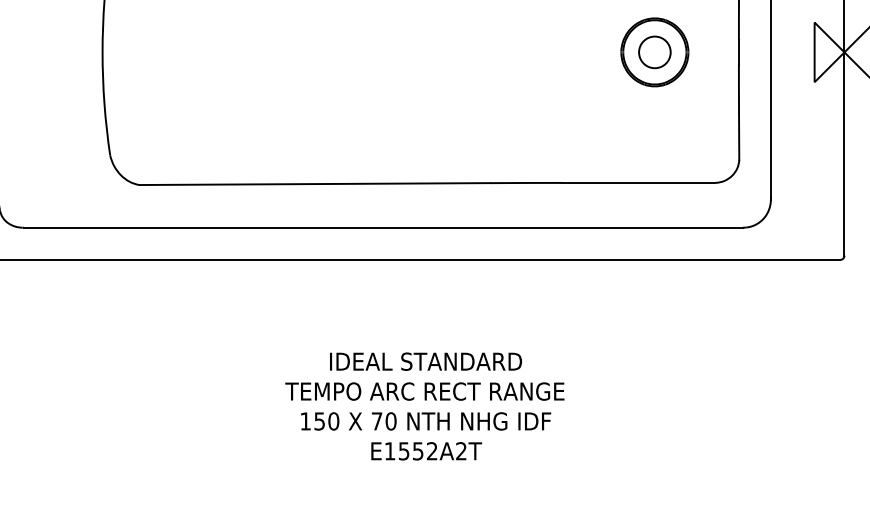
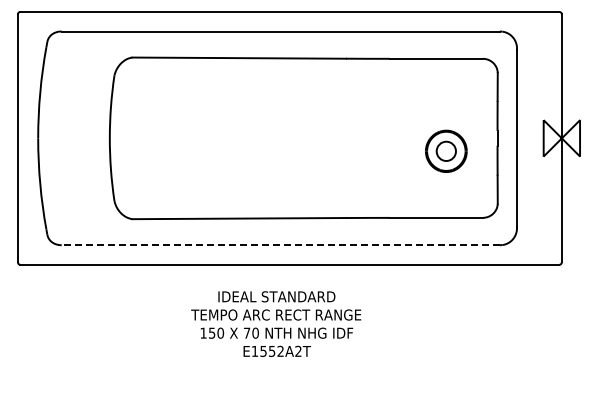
part: (655, 50) -> (446, 150), moved
line: (382, 228) -> (280, 245), solid -> dashed
text: (425, 405) -> (276, 323), moved

